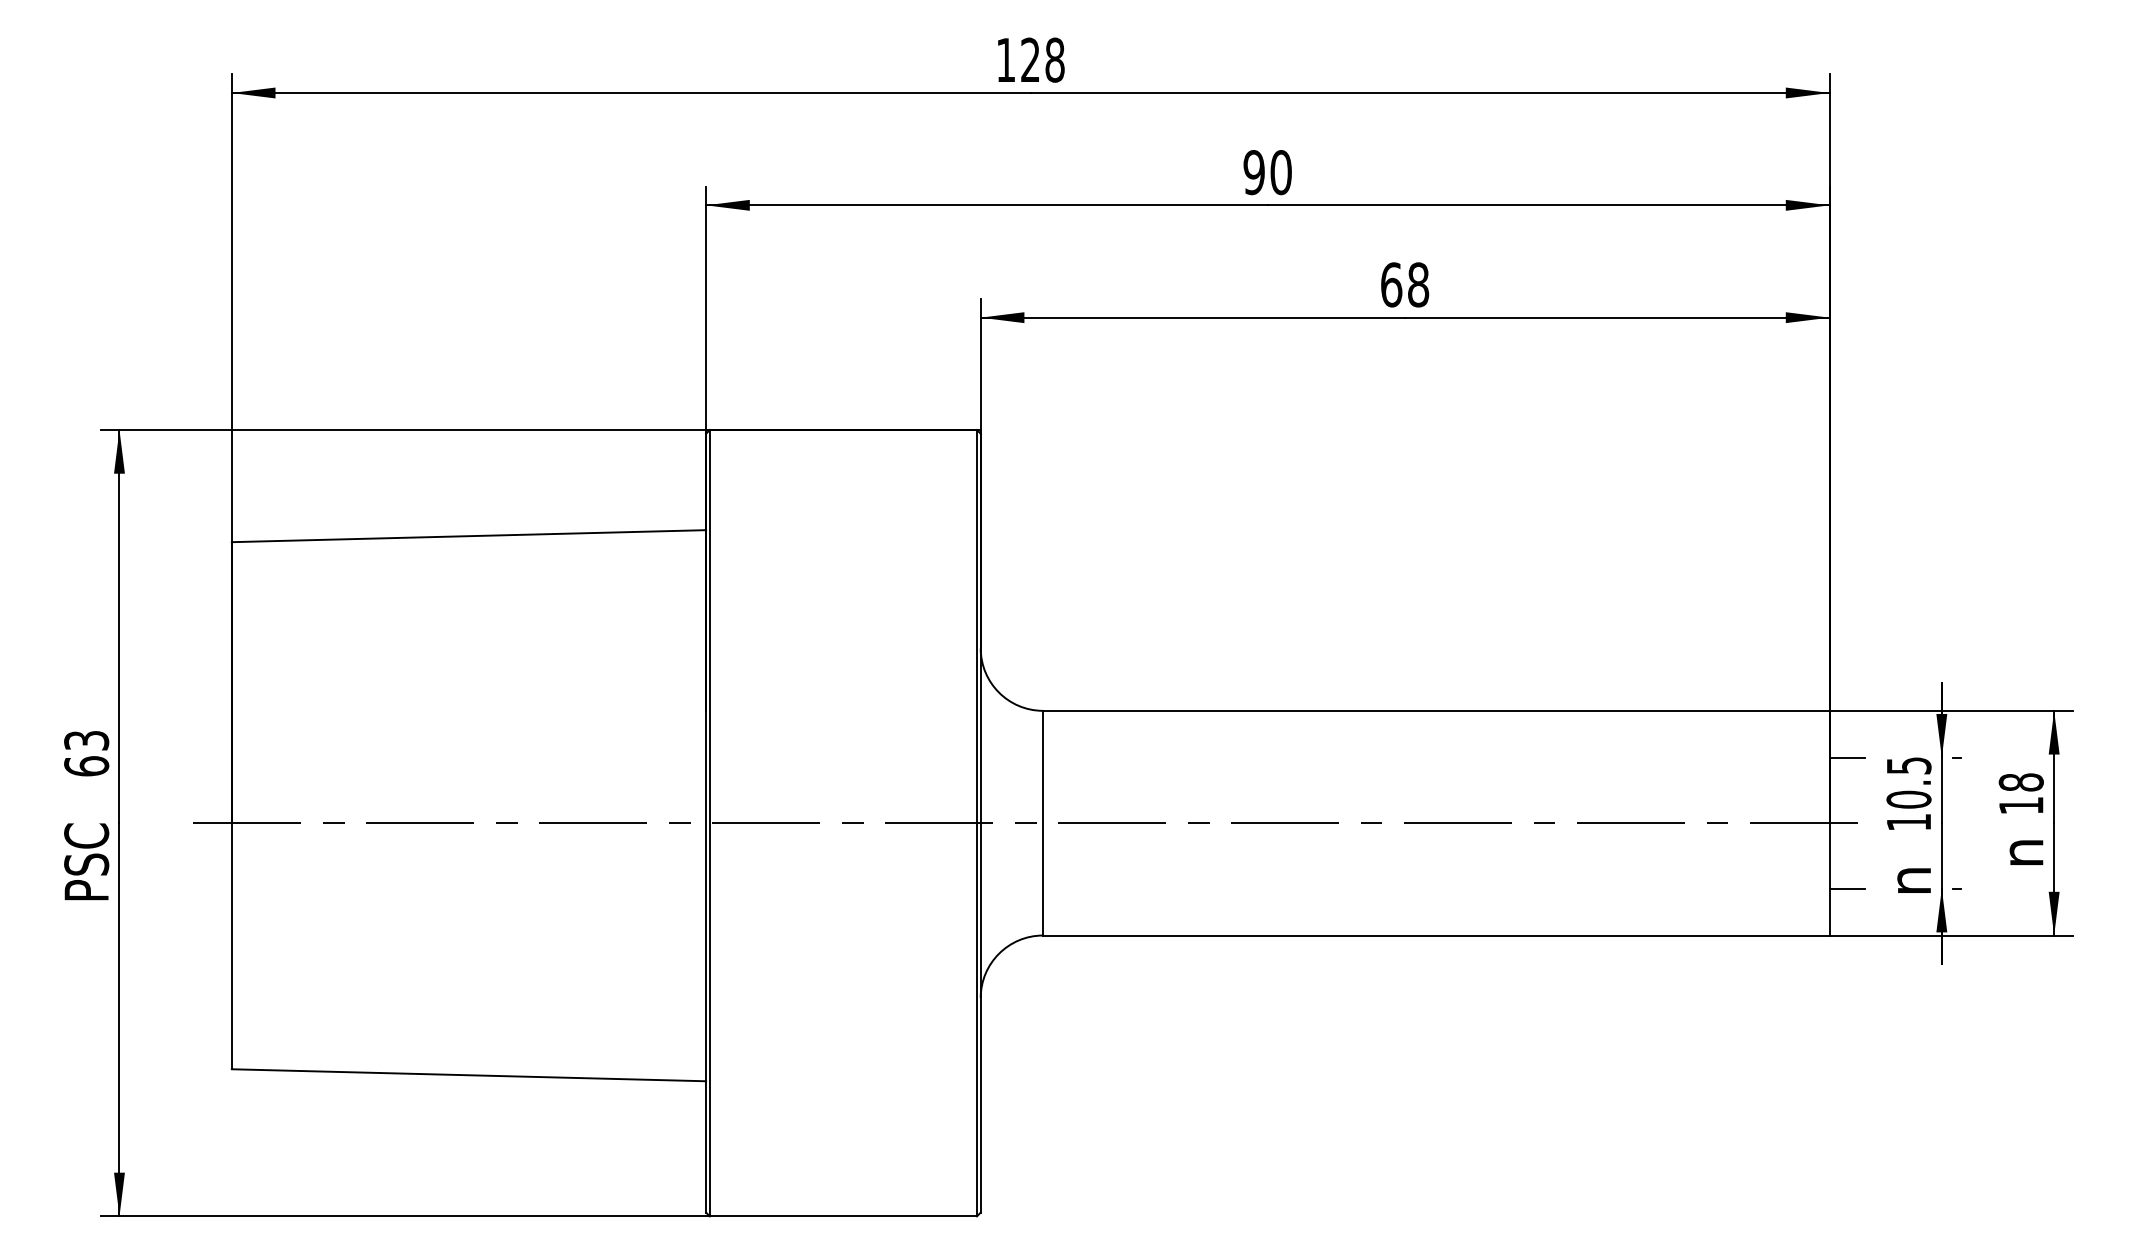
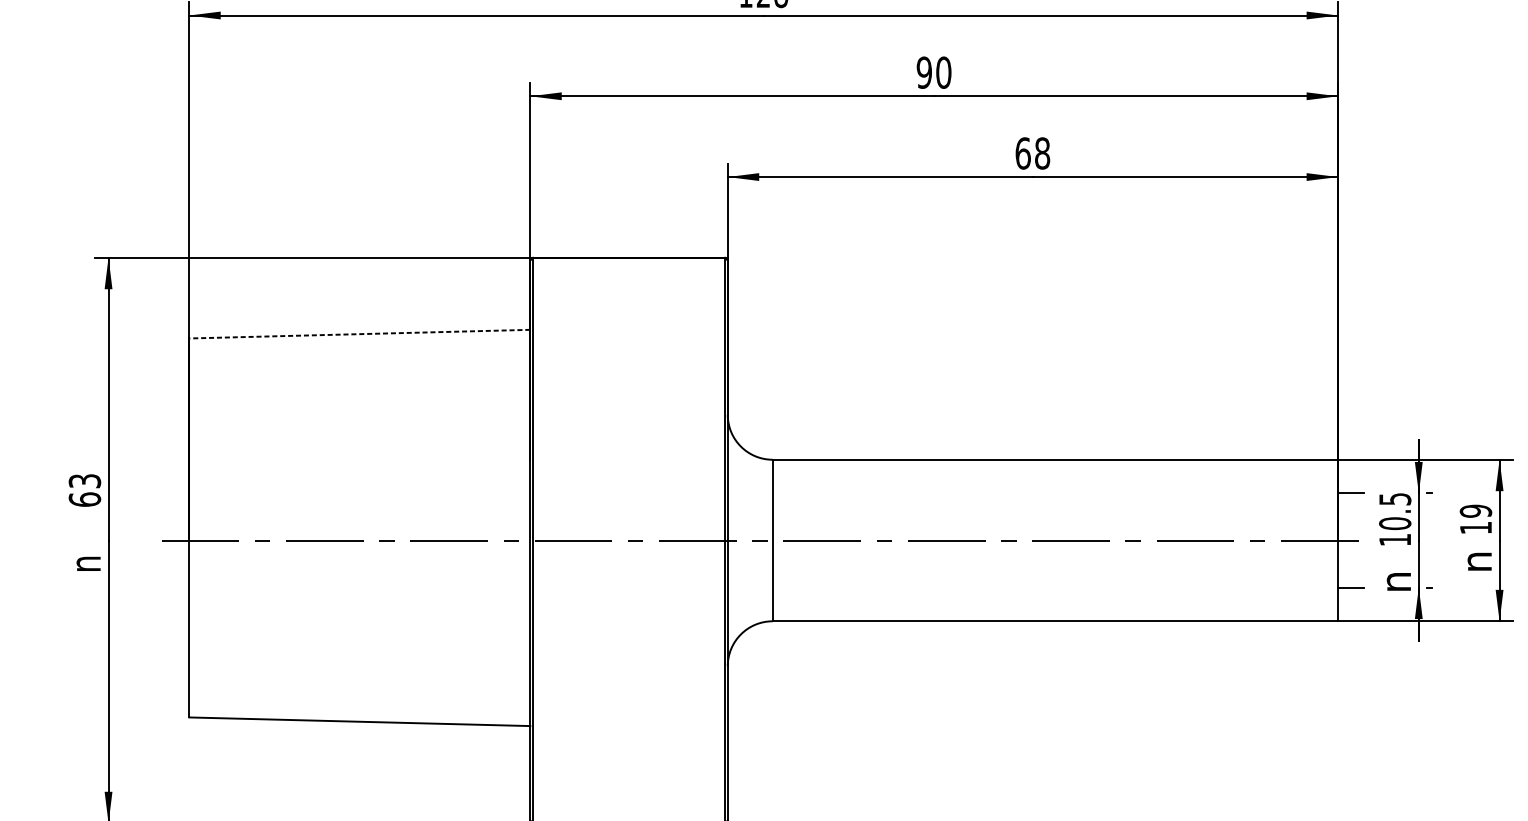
line: (468, 536) -> (359, 334), solid -> dashed
text: (2021, 782) -> (1476, 511), 18 -> 19
text: (86, 861) -> (84, 568), PSC -> n

